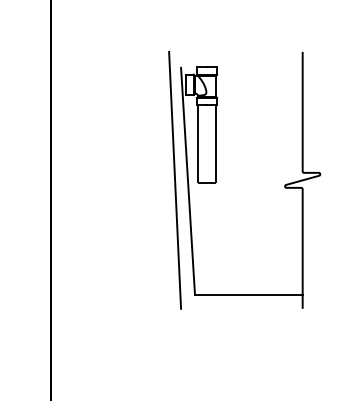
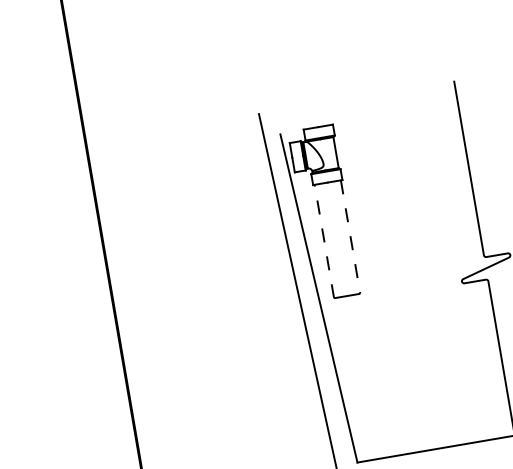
line: (198, 144) -> (325, 241), solid -> dashed
line: (216, 144) -> (351, 237), solid -> dashed

